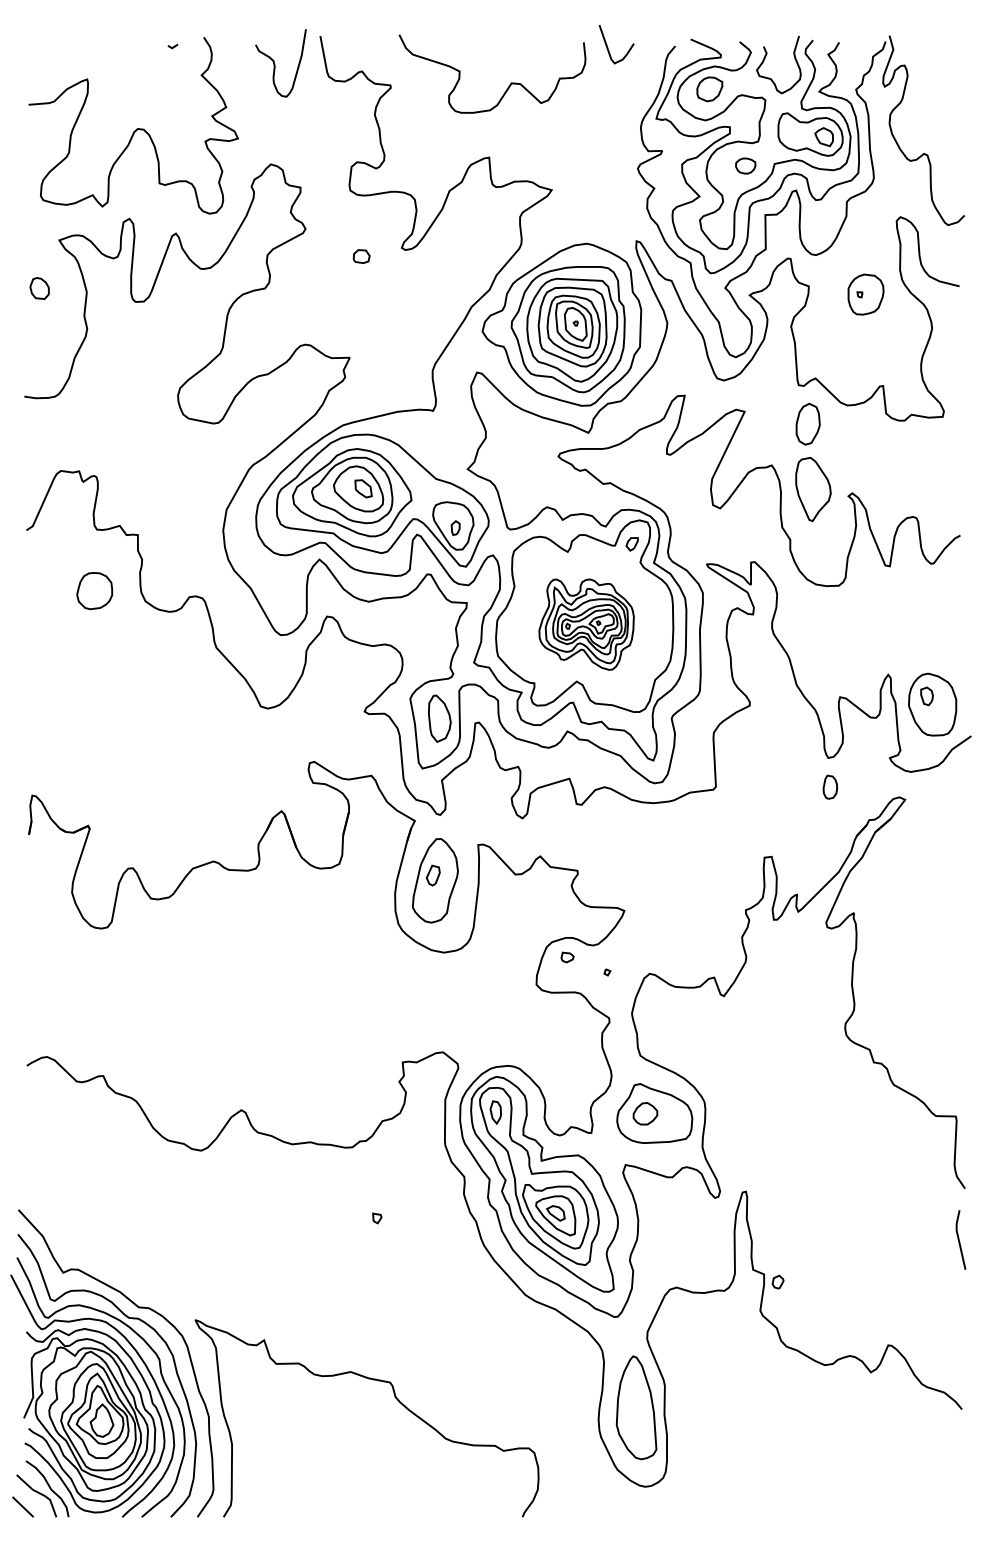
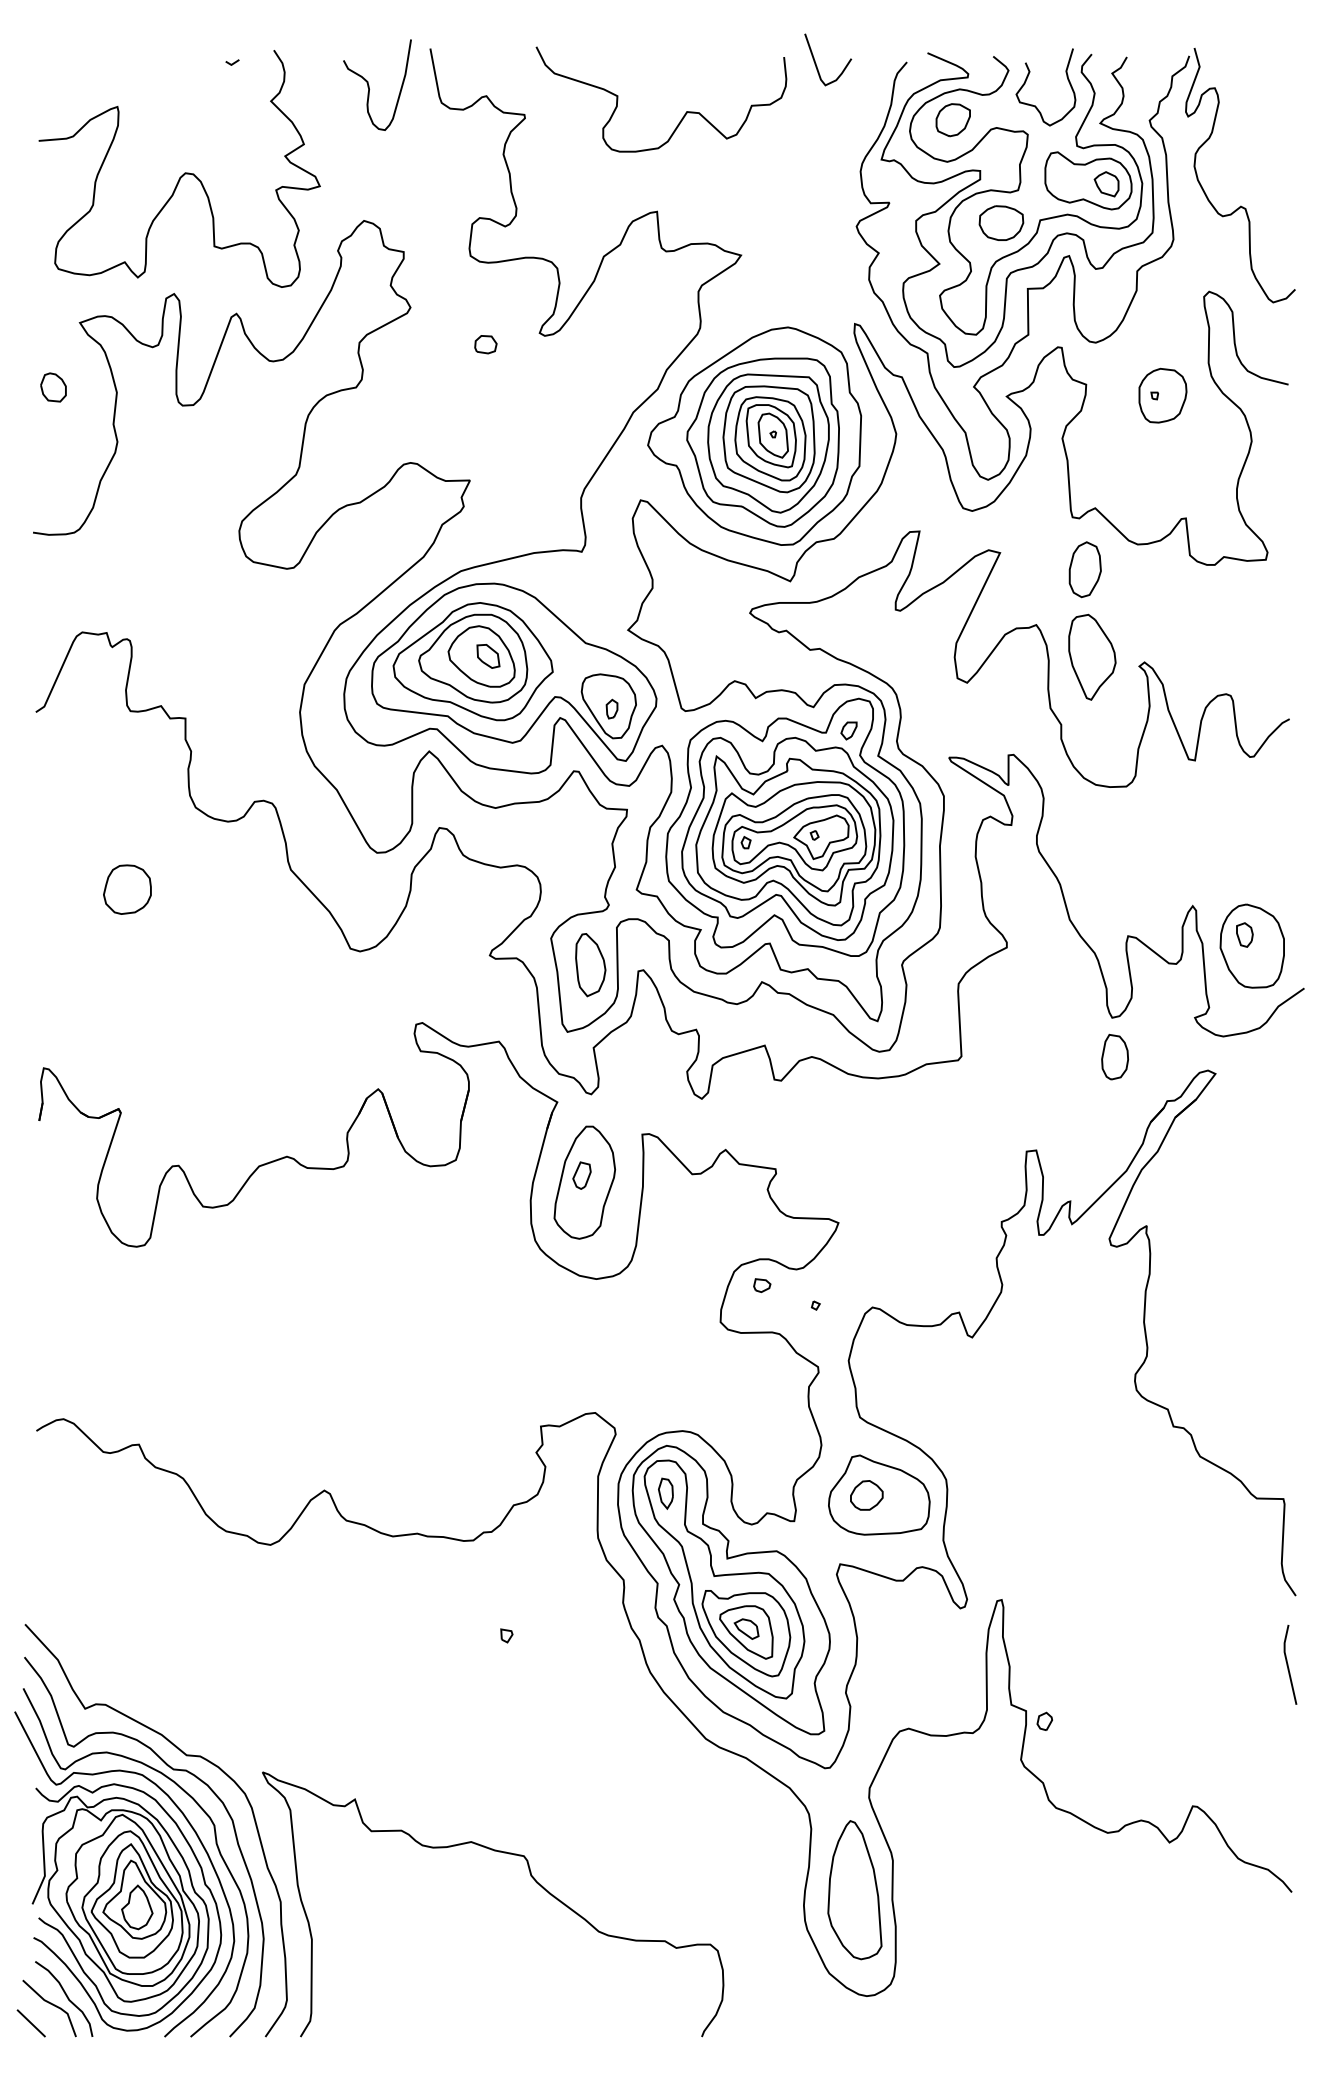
part: (745, 165) -> (1001, 222), size x1.67
part: (94, 590) -> (127, 889), moved
part: (586, 624) -> (787, 838), size x1.67
part: (829, 786) -> (1114, 1056), size x1.43

